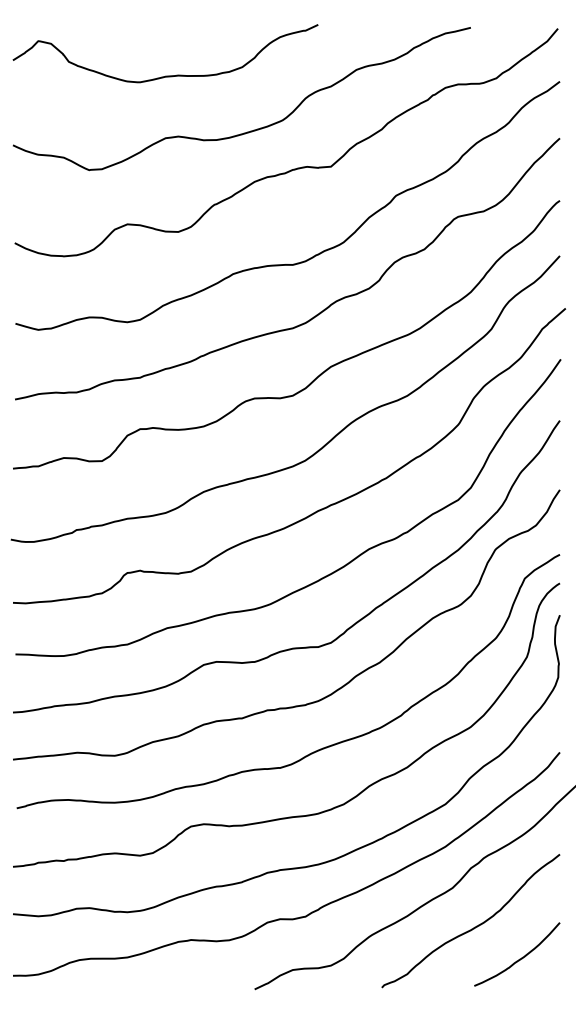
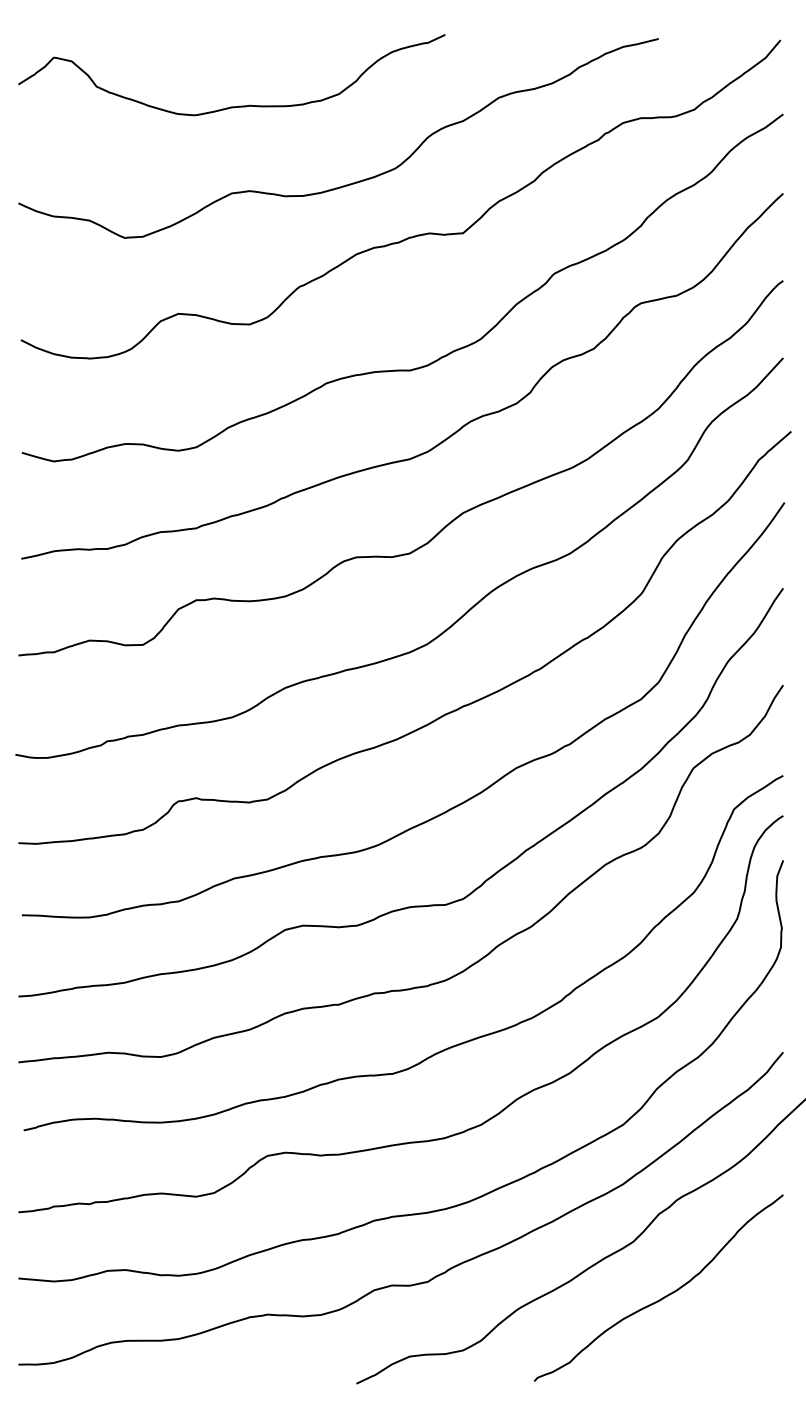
curve: (519, 959) -> (726, 1341), removed

